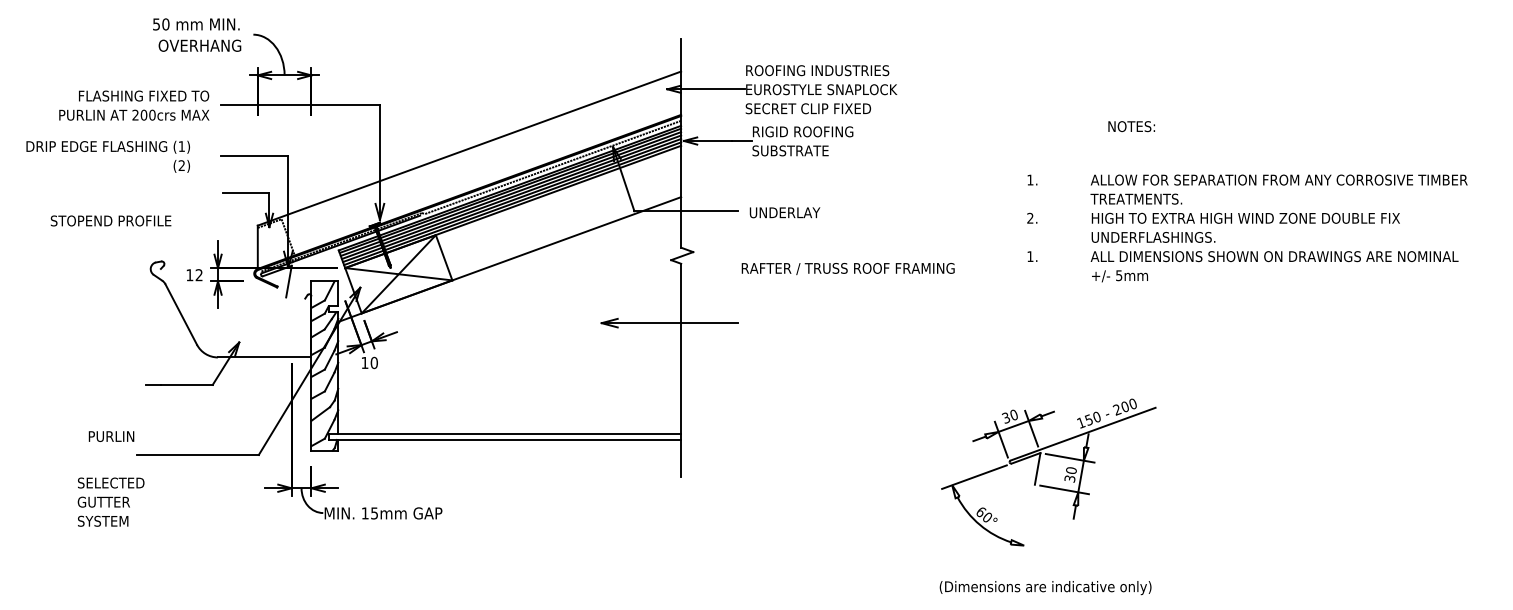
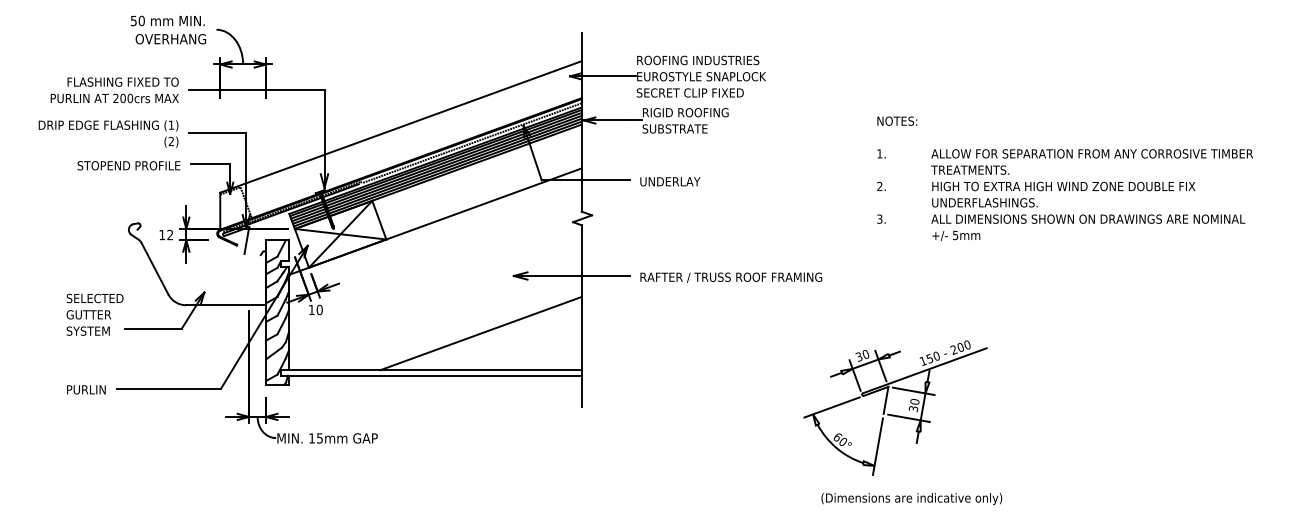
text: (1131, 125) -> (897, 120), moved
text: (108, 156) -> (108, 133), moved
text: (110, 220) -> (128, 165), moved
text: (1030, 255) -> (879, 218), 1. -> 3.
text: (848, 268) -> (731, 277), moved
line: (562, 390) -> (480, 333), added
text: (111, 436) -> (86, 389), moved
text: (110, 501) -> (94, 314), moved
line: (1027, 522) -> (877, 446), added
text: (1045, 588) -> (911, 499), moved

